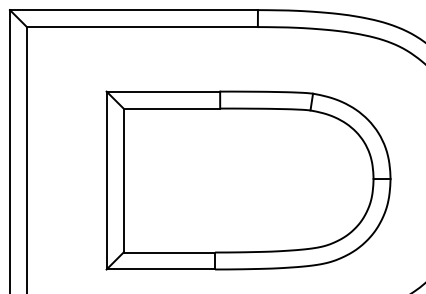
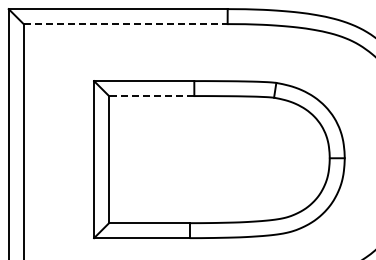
line: (142, 27) -> (125, 24), solid -> dashed
line: (171, 109) -> (151, 96), solid -> dashed

